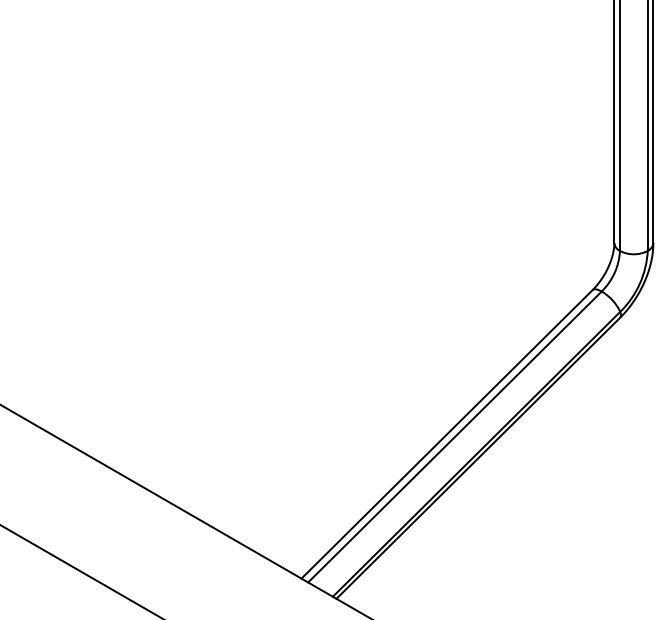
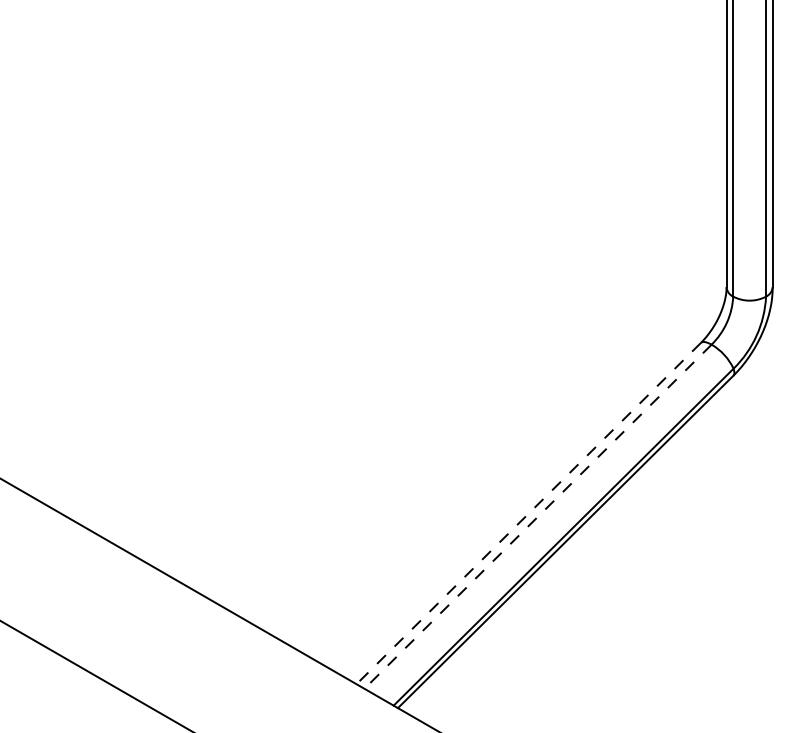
line: (446, 434) -> (528, 513), solid -> dashed
line: (454, 437) -> (537, 517), solid -> dashed

